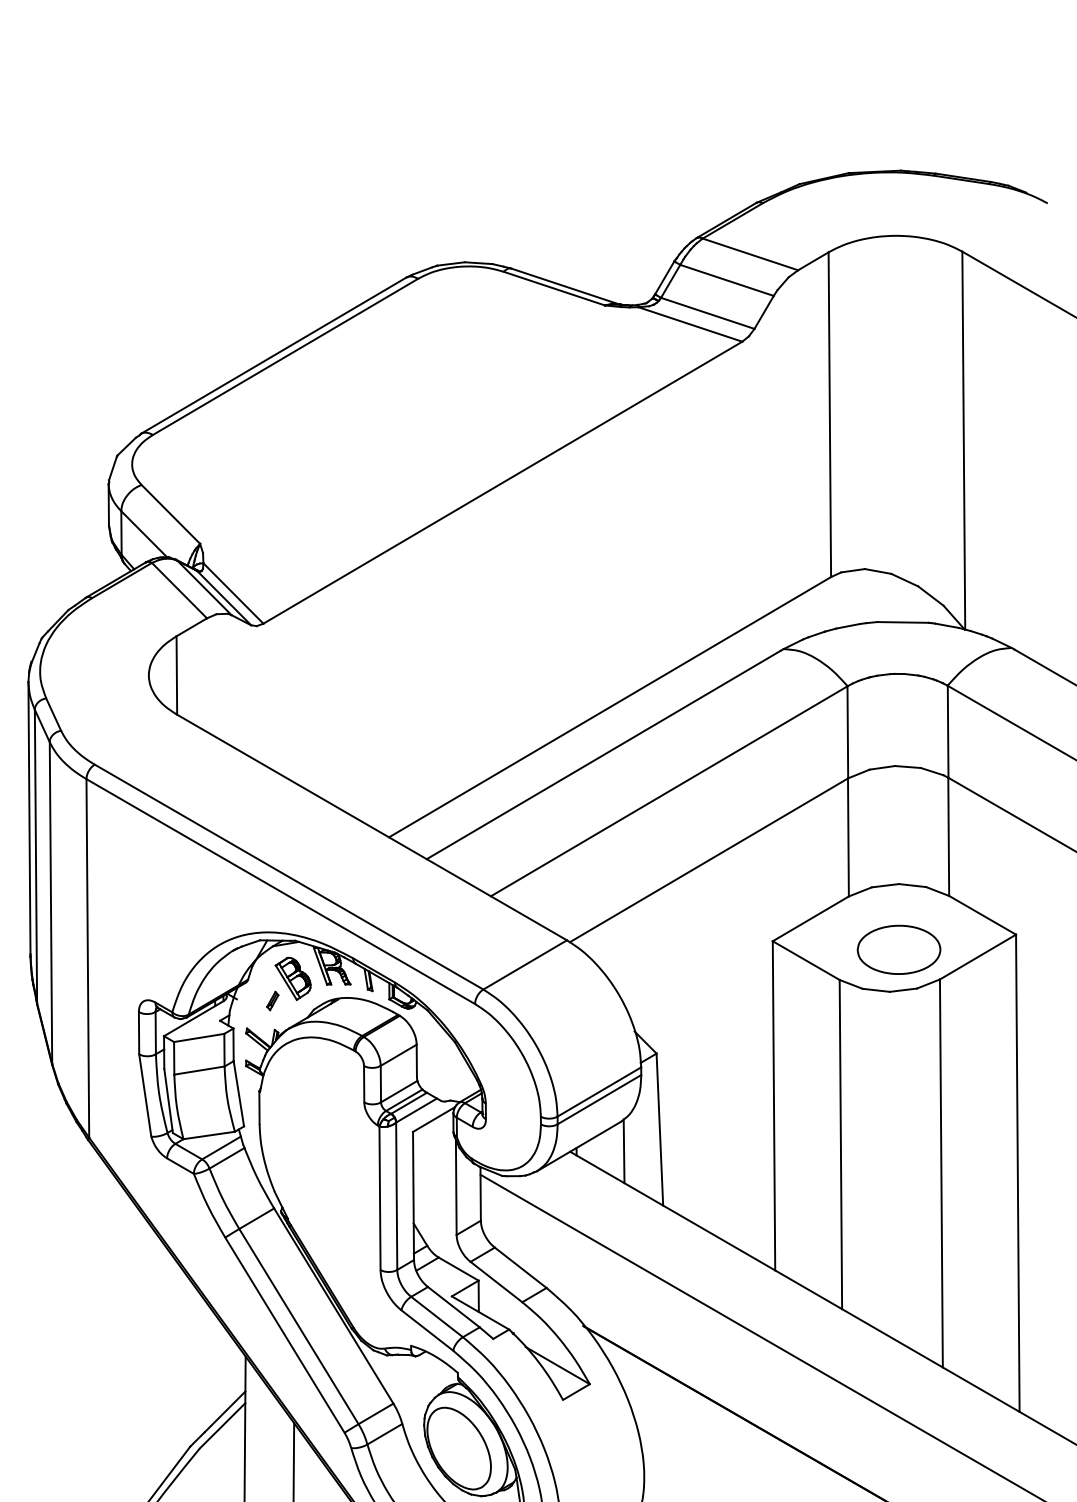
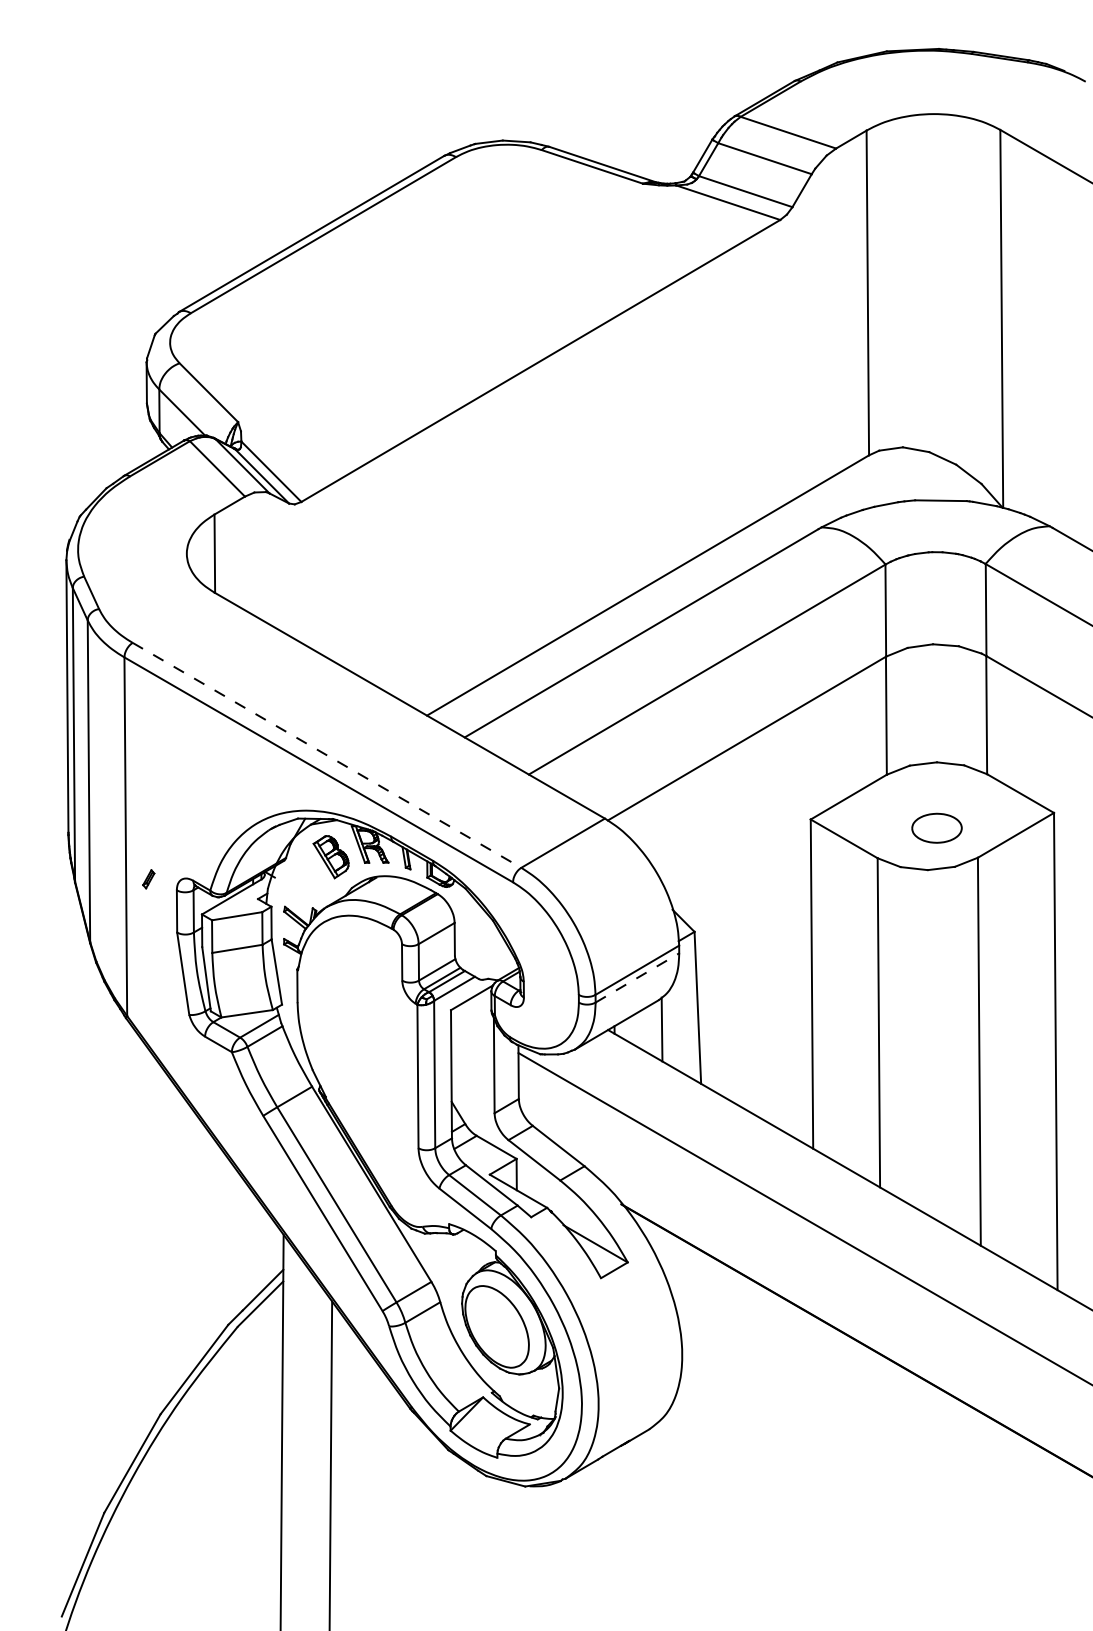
line: (289, 877) -> (327, 755), solid -> dashed
part: (898, 950) -> (936, 828), size x0.6
part: (272, 1001) -> (148, 879), moved
line: (599, 1099) -> (637, 977), solid -> dashed

